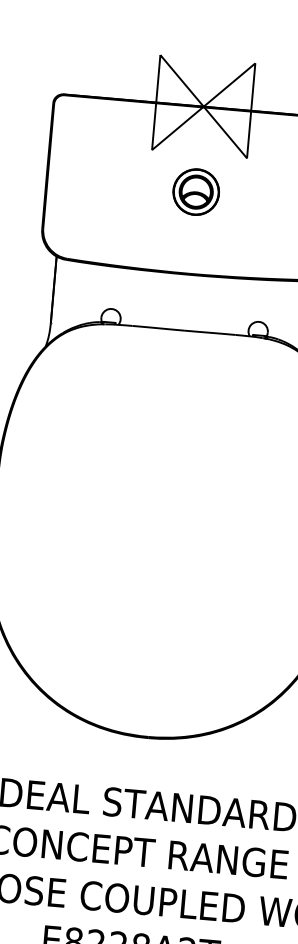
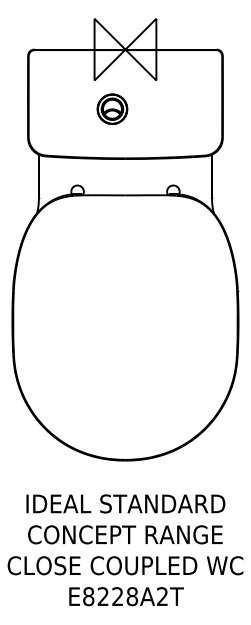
part: (196, 190) -> (112, 108), moved

